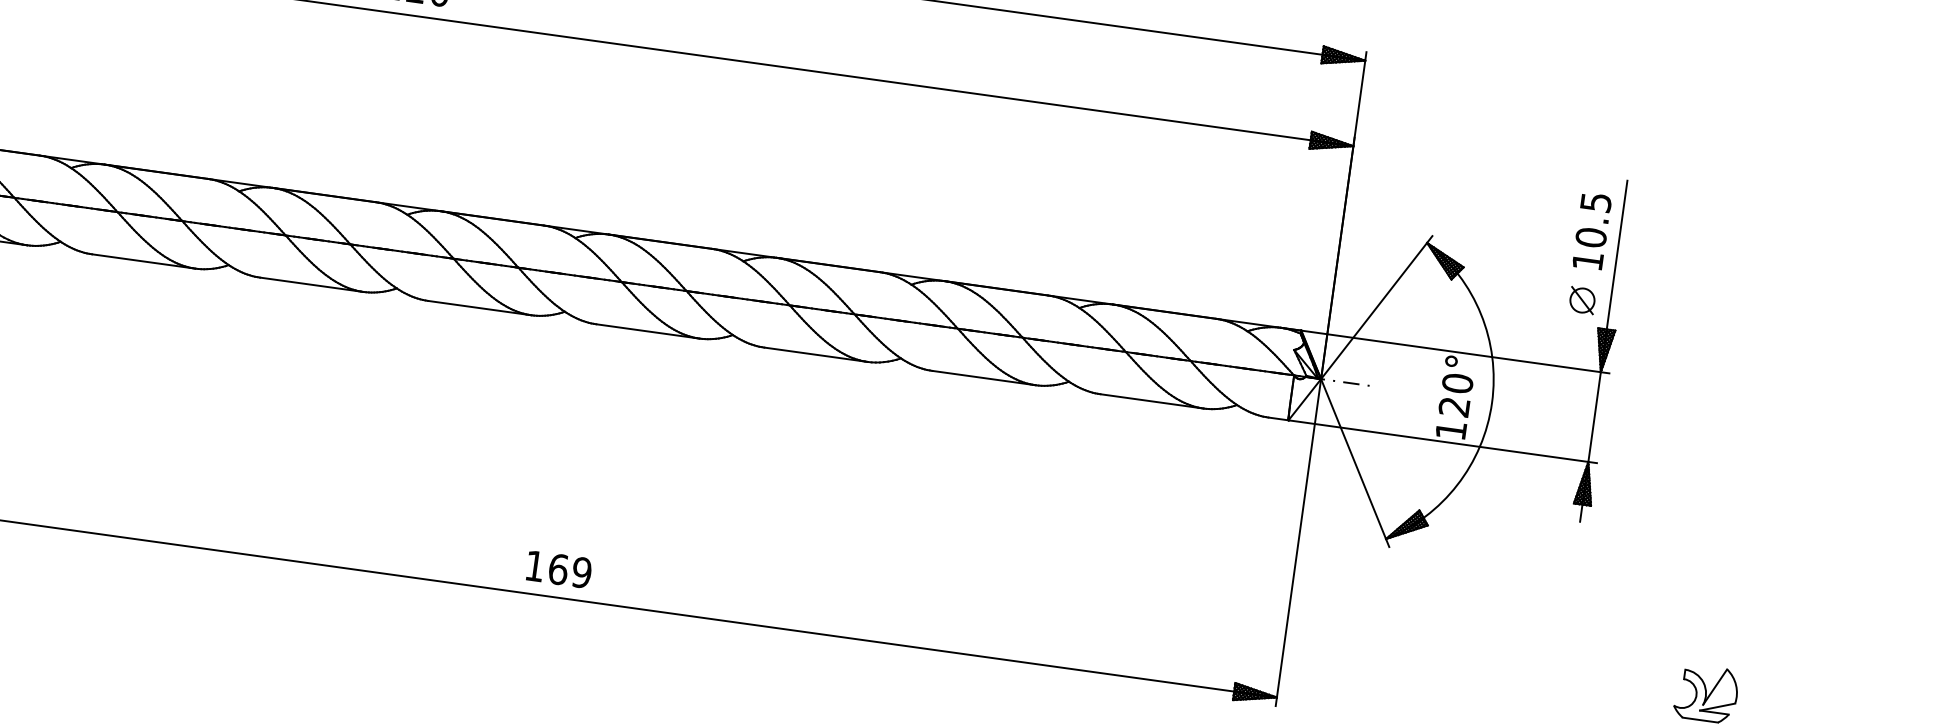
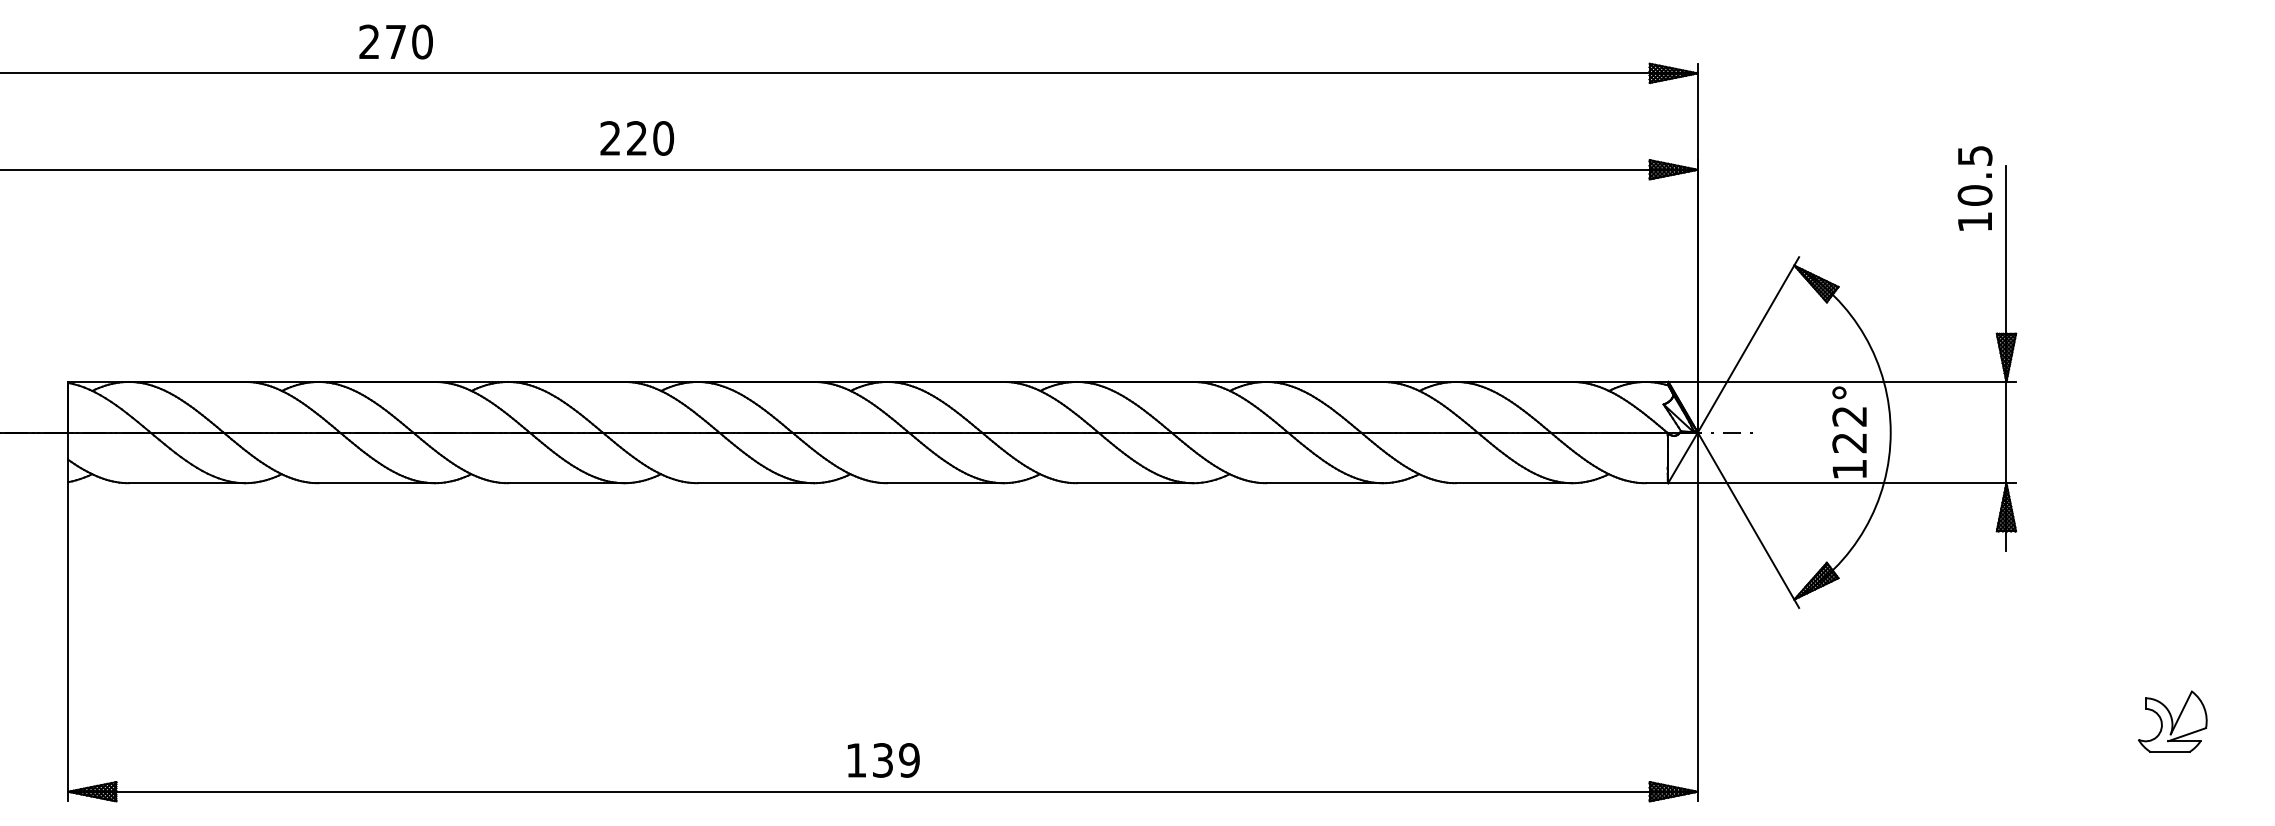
text: (1591, 231) -> (1974, 188), moved
part: (1581, 300) -> (1974, 305), removed
text: (1457, 383) -> (1849, 416), 120° -> 122°
text: (558, 569) -> (882, 760), 169 -> 139

